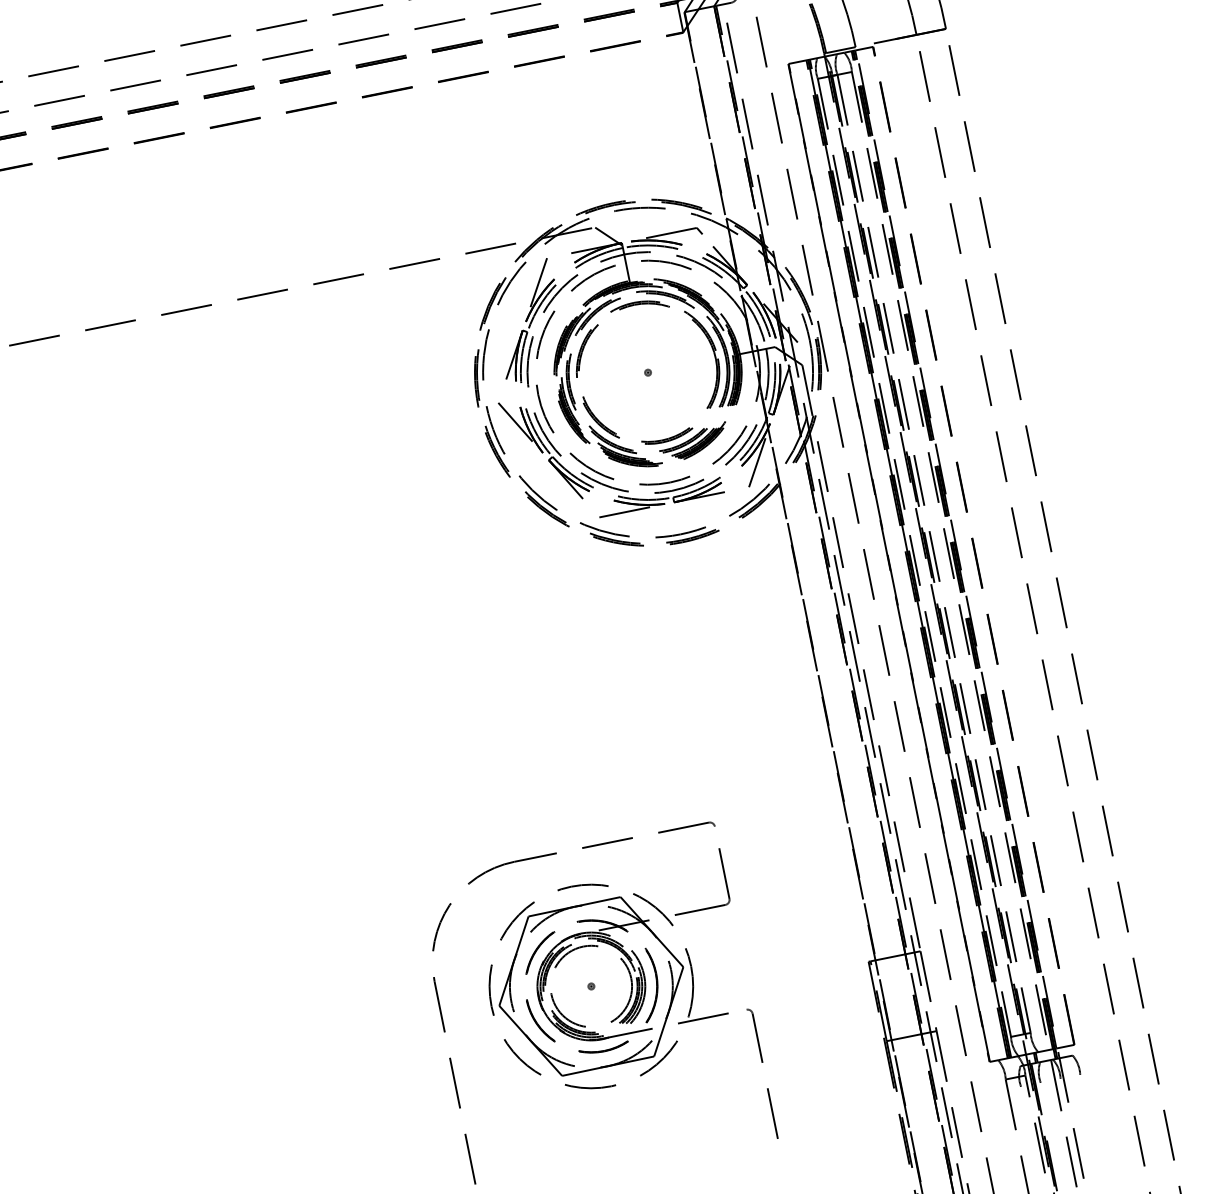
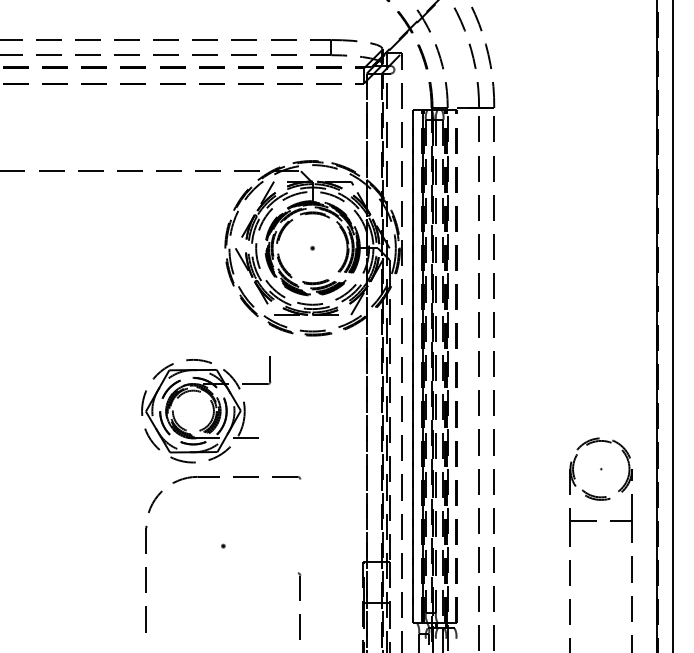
part: (616, 978) -> (206, 409), moved

